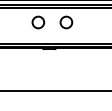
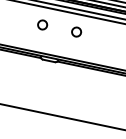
circle: (38, 21) -> (42, 23), size x0.62
circle: (65, 21) -> (75, 30), size x0.62

